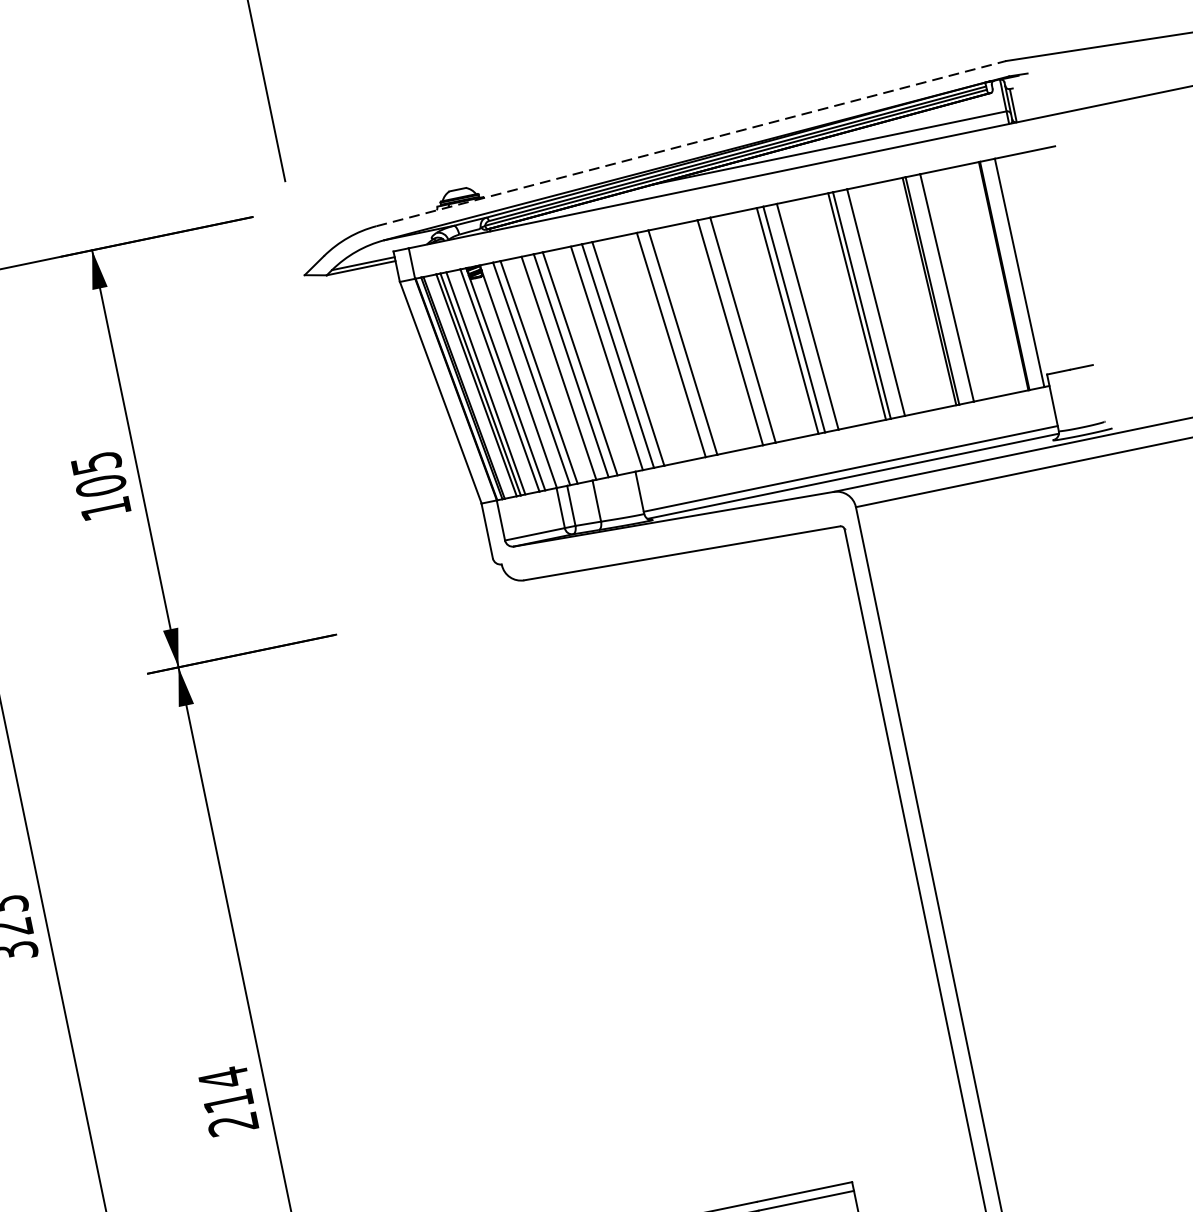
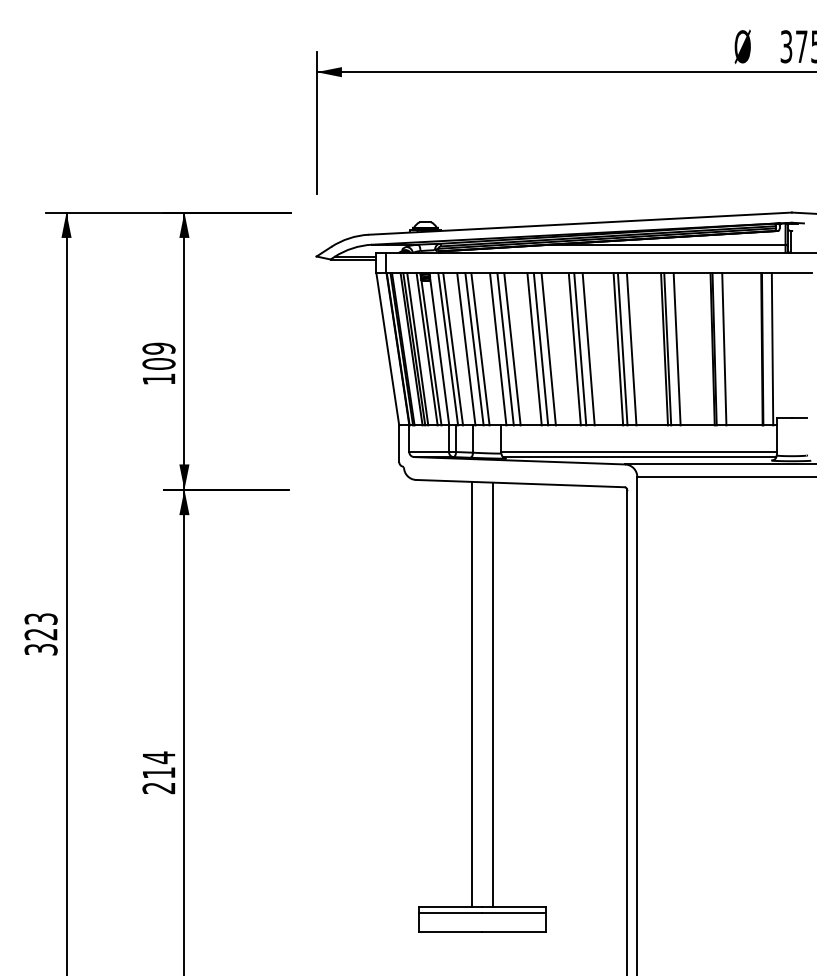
line: (691, 143) -> (580, 223), dashed -> solid
line: (721, 334) -> (574, 349), added
line: (661, 347) -> (534, 349), added
text: (95, 462) -> (158, 348), 105 -> 109
line: (705, 879) -> (492, 694), added
line: (675, 884) -> (472, 693), added

